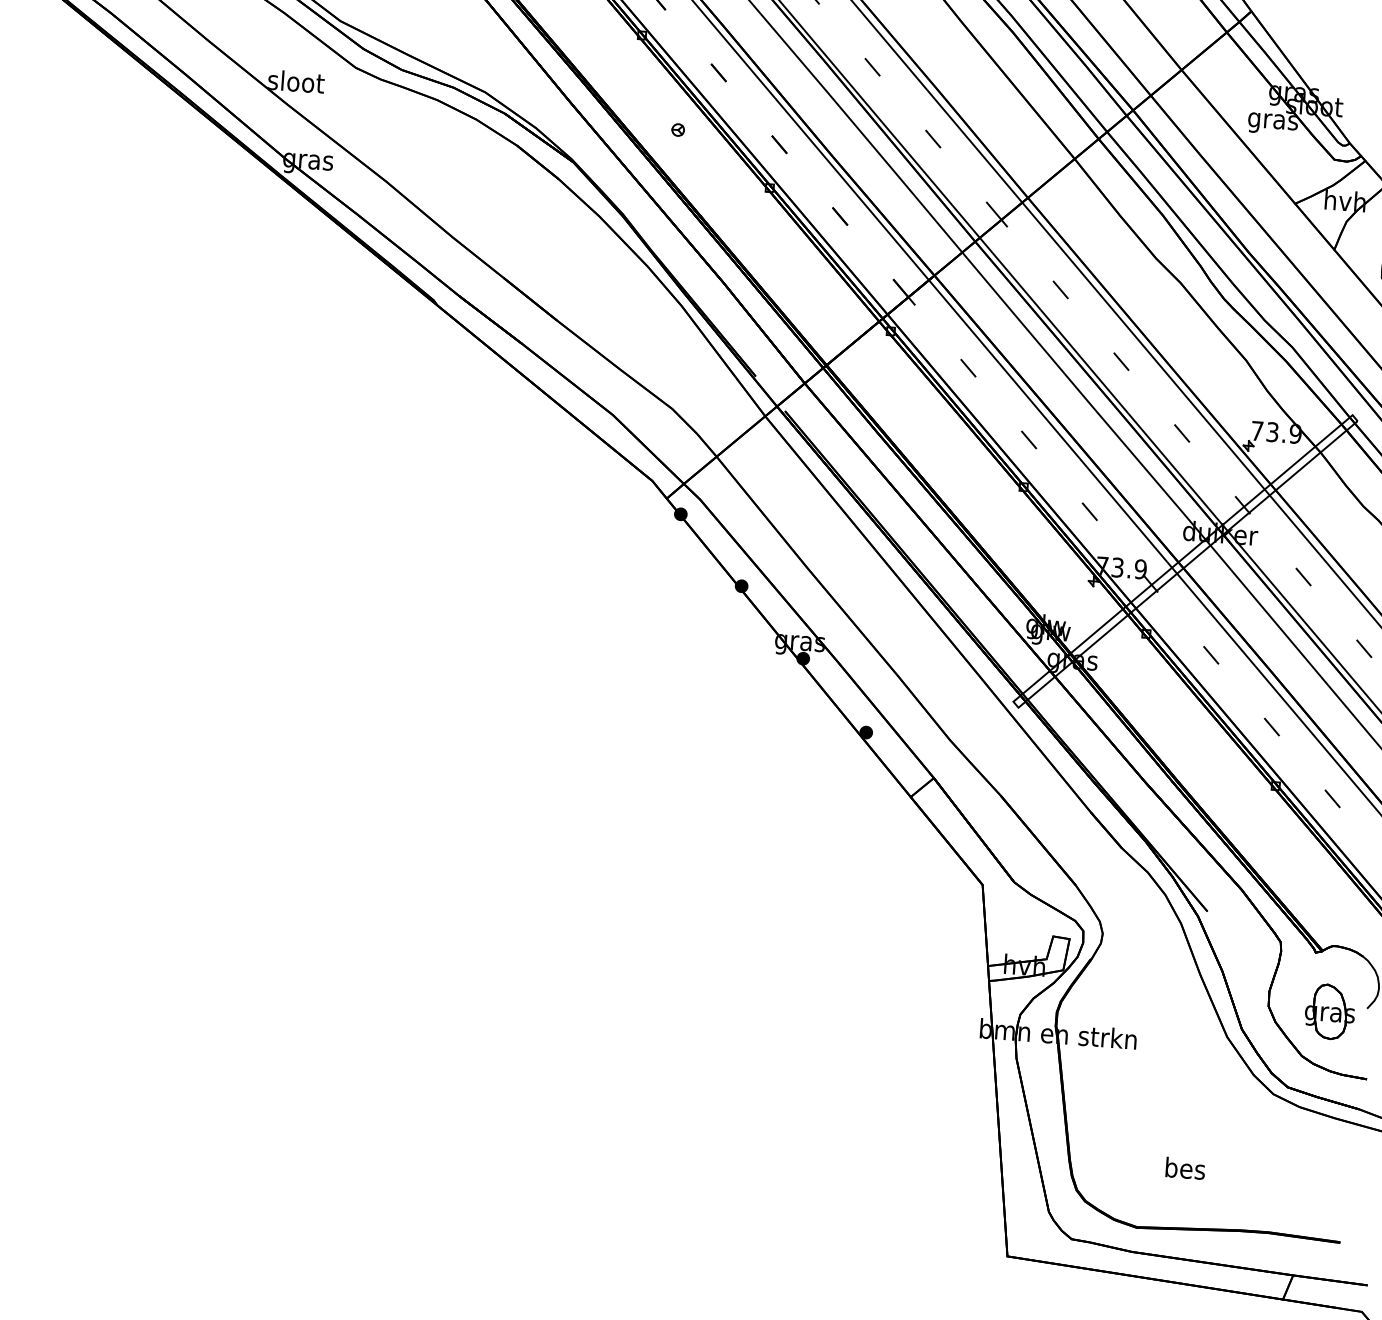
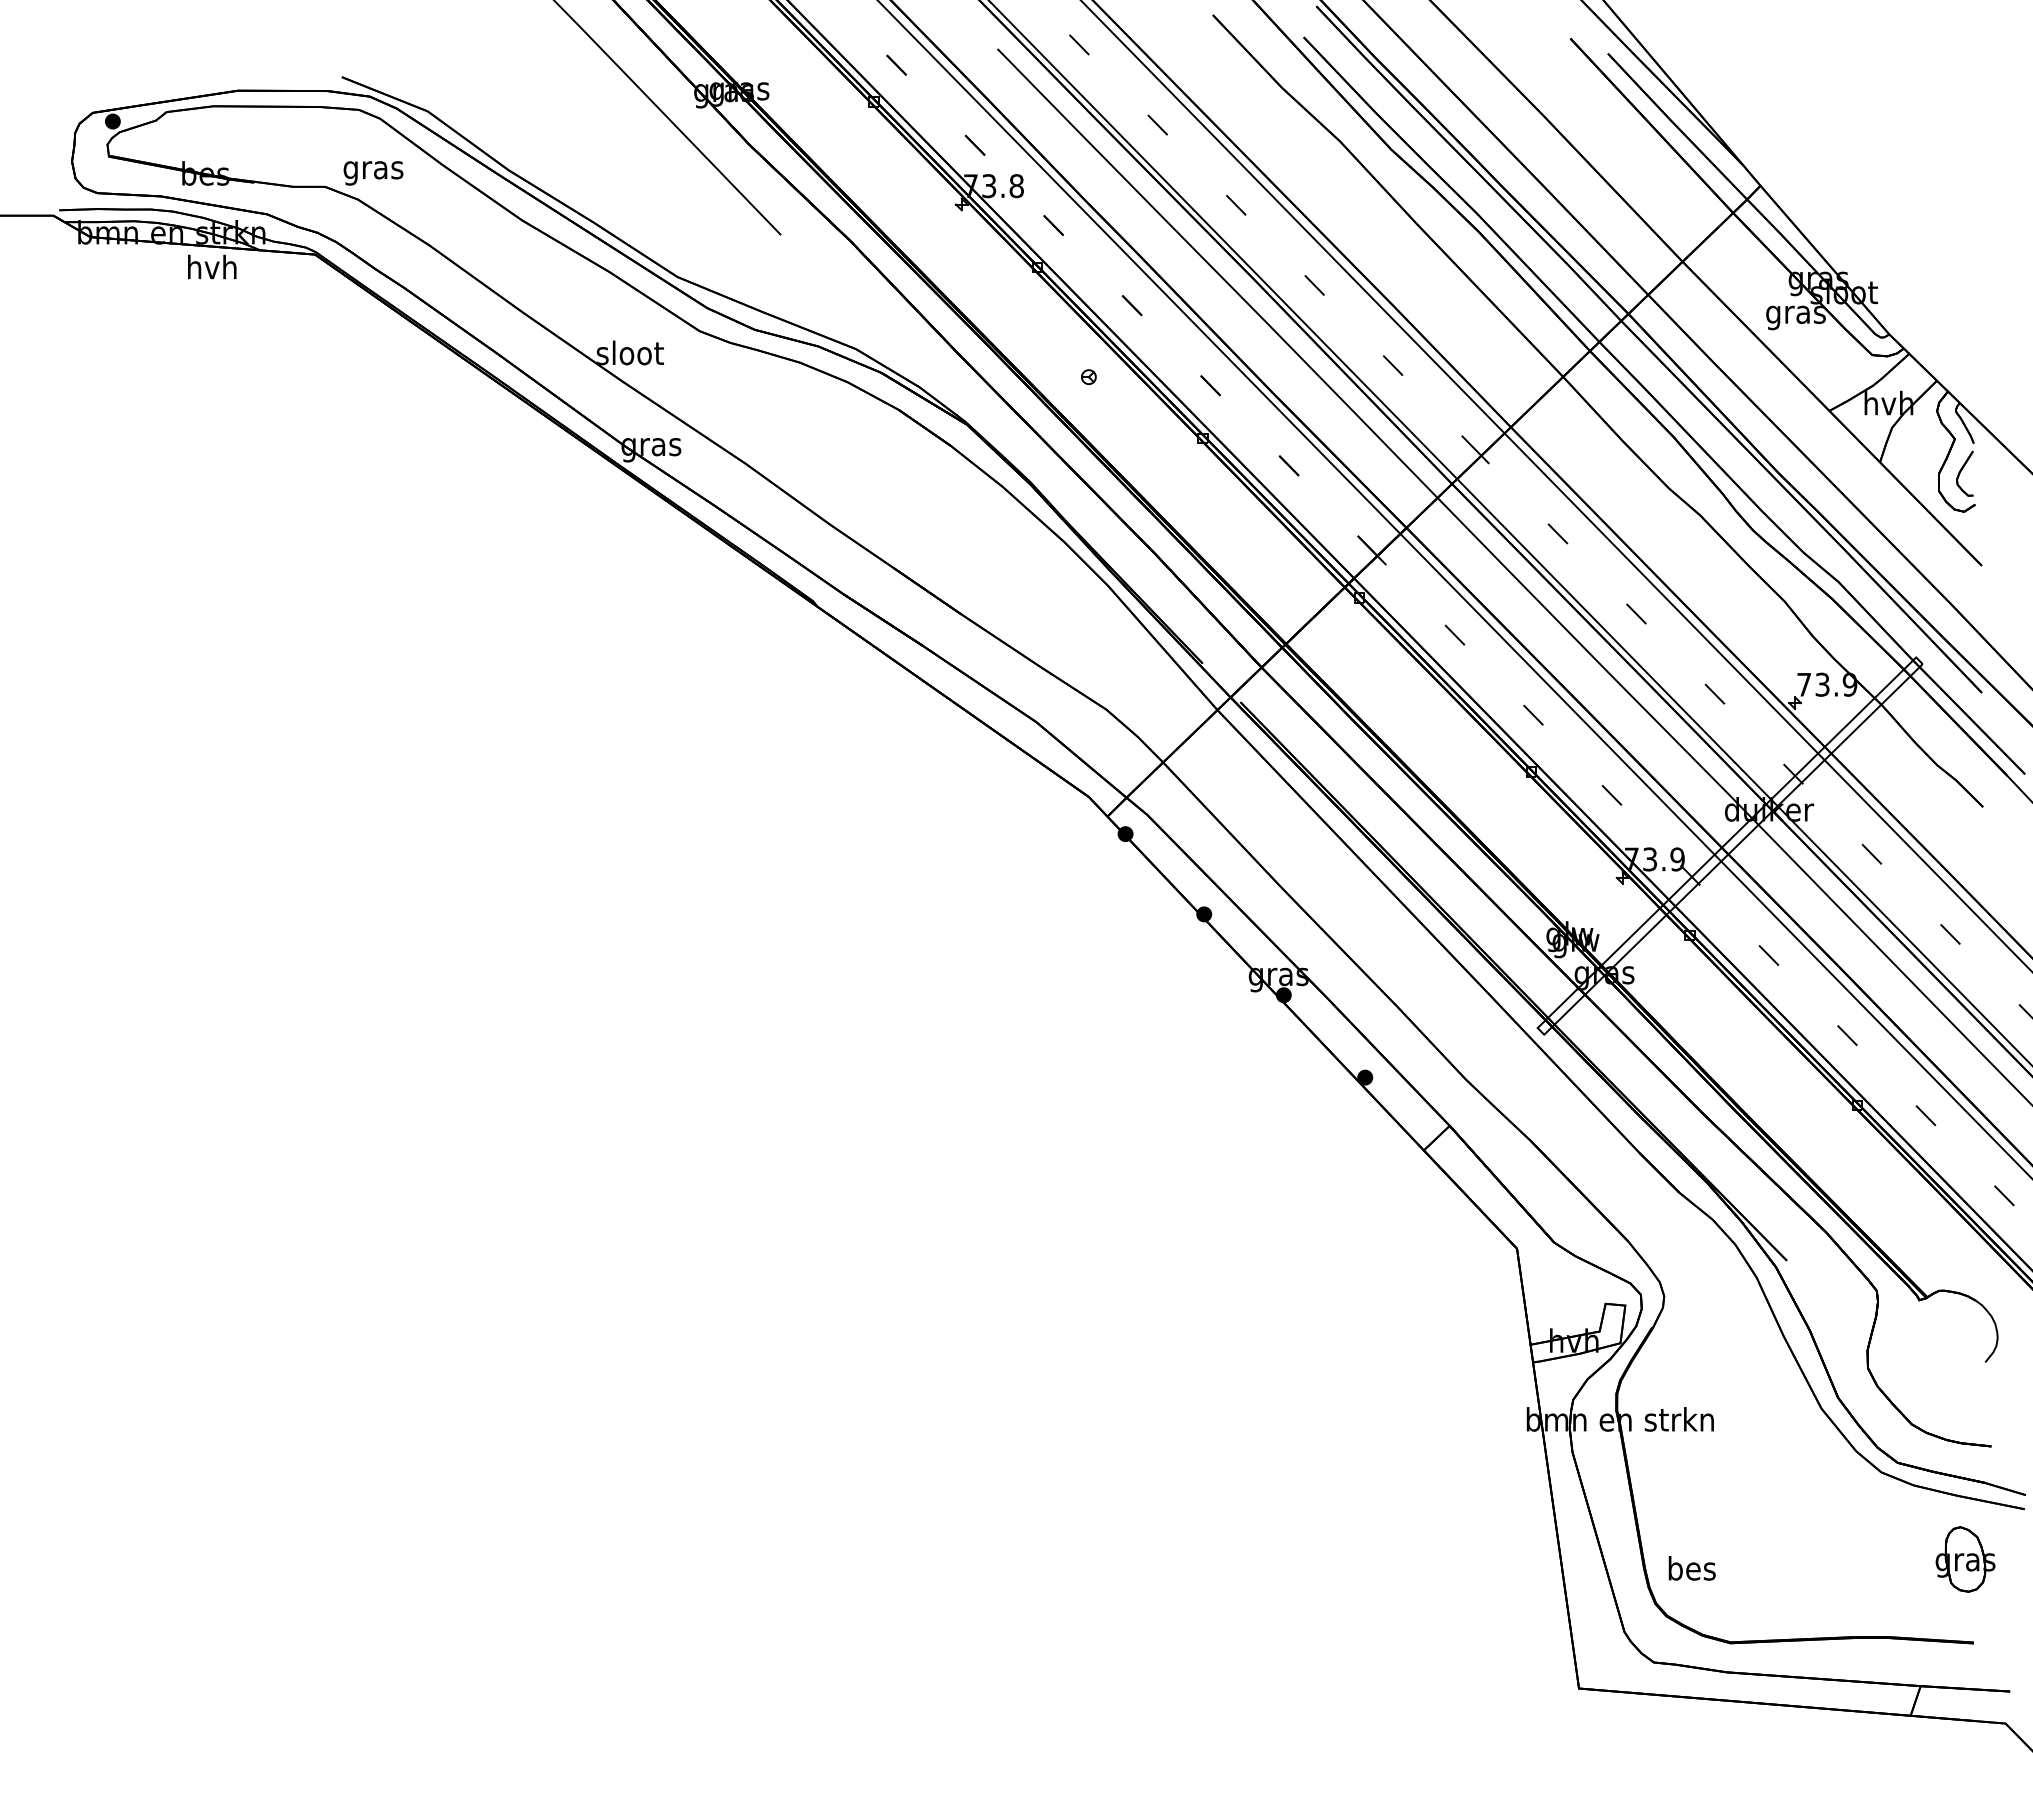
part: (1330, 1011) -> (1965, 1559), moved
text: (1184, 1168) -> (1691, 1568), moved

